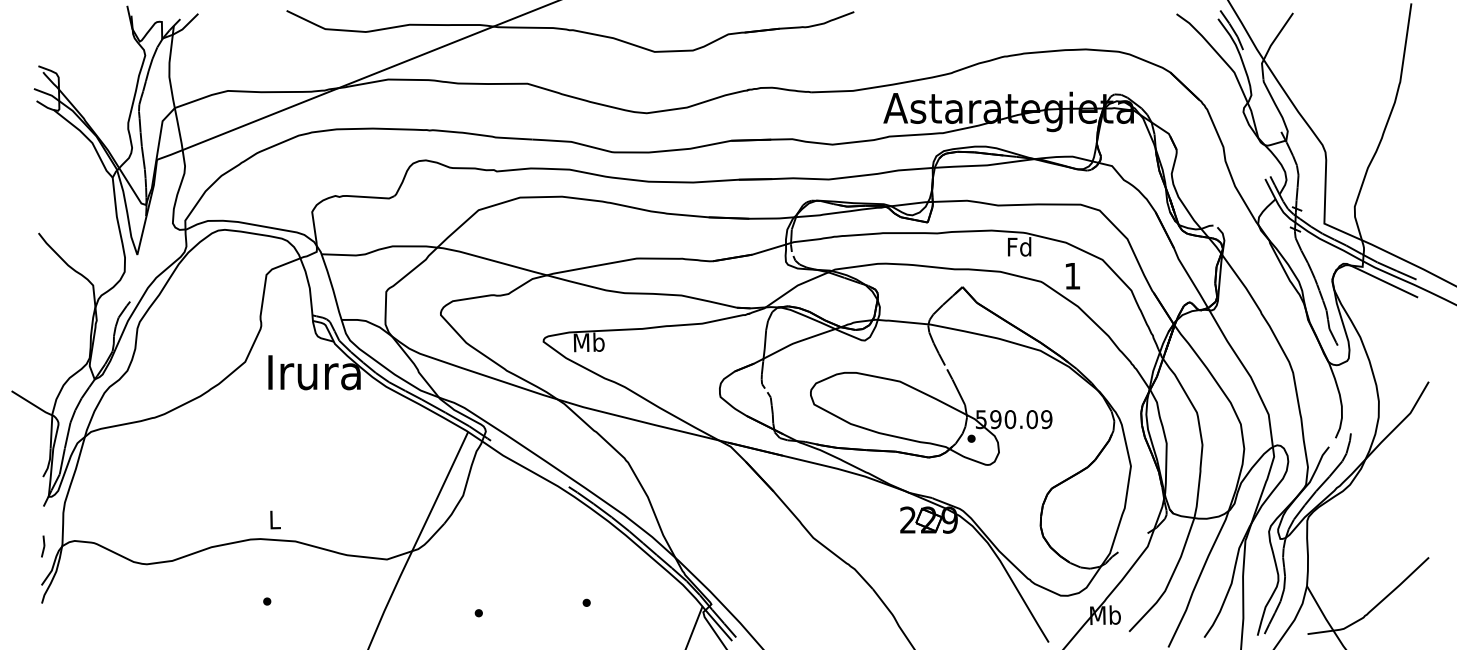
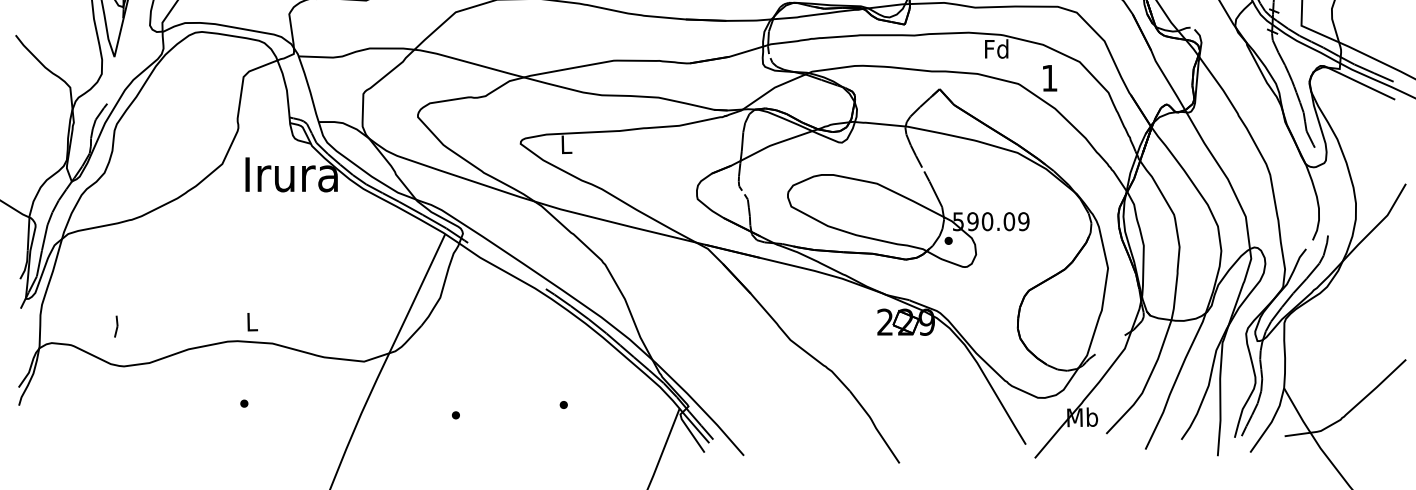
text: (588, 342) -> (565, 144), Mb -> L
line: (43, 546) -> (116, 326), moved

